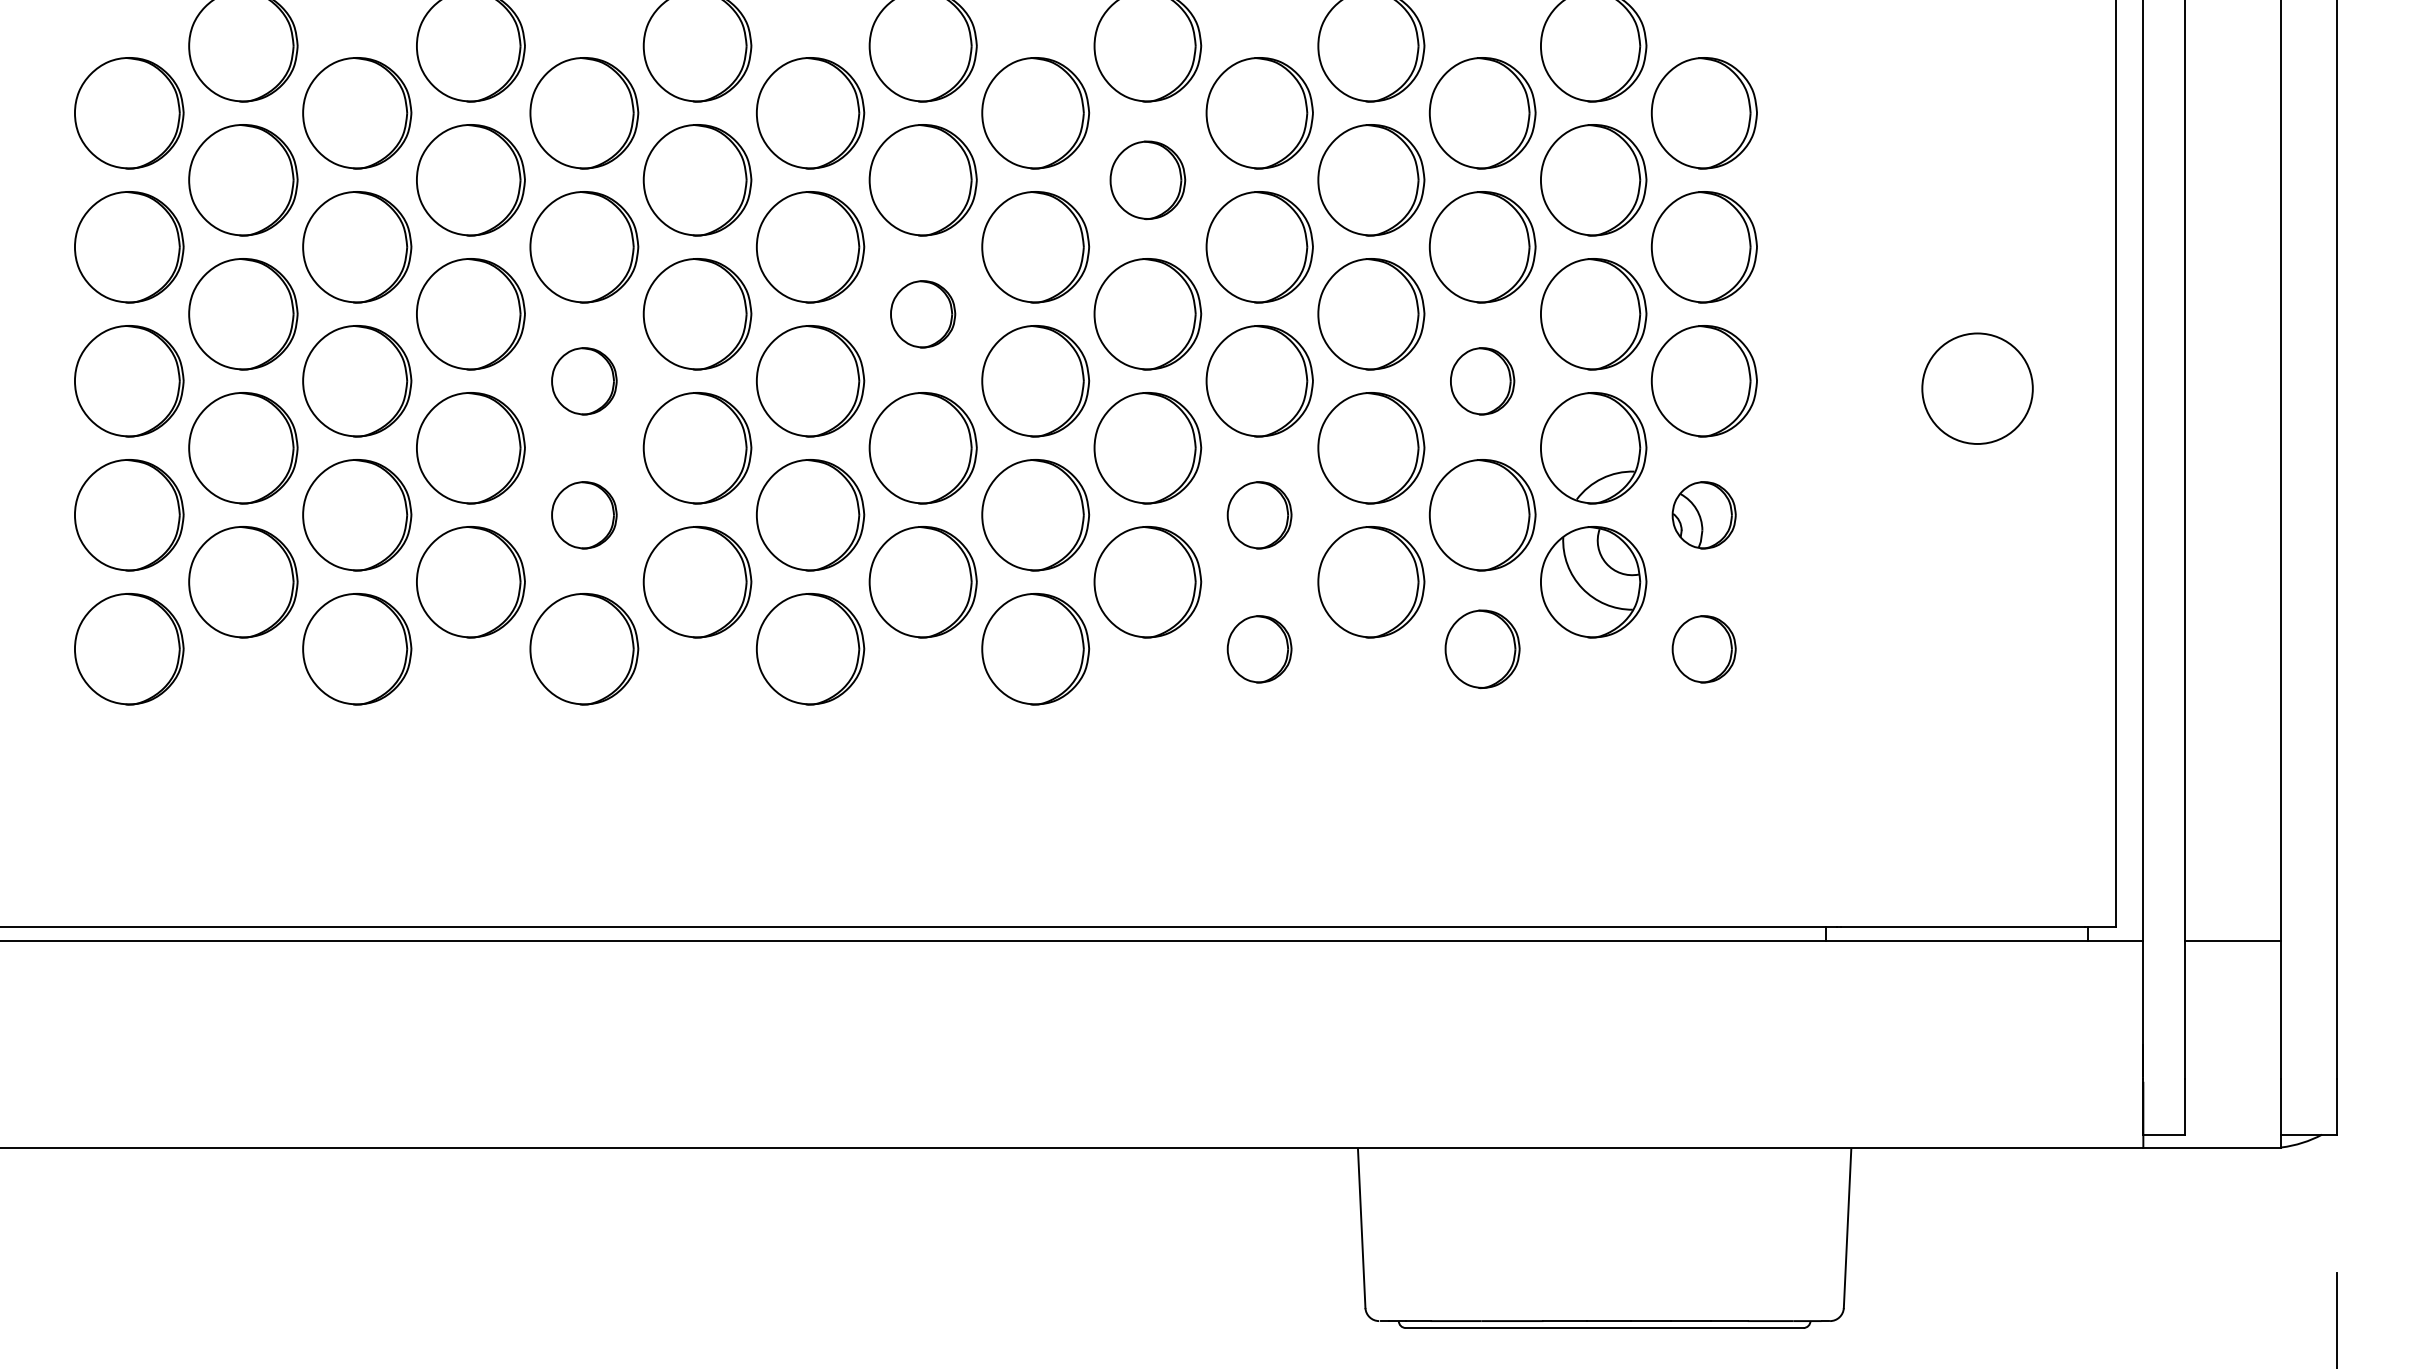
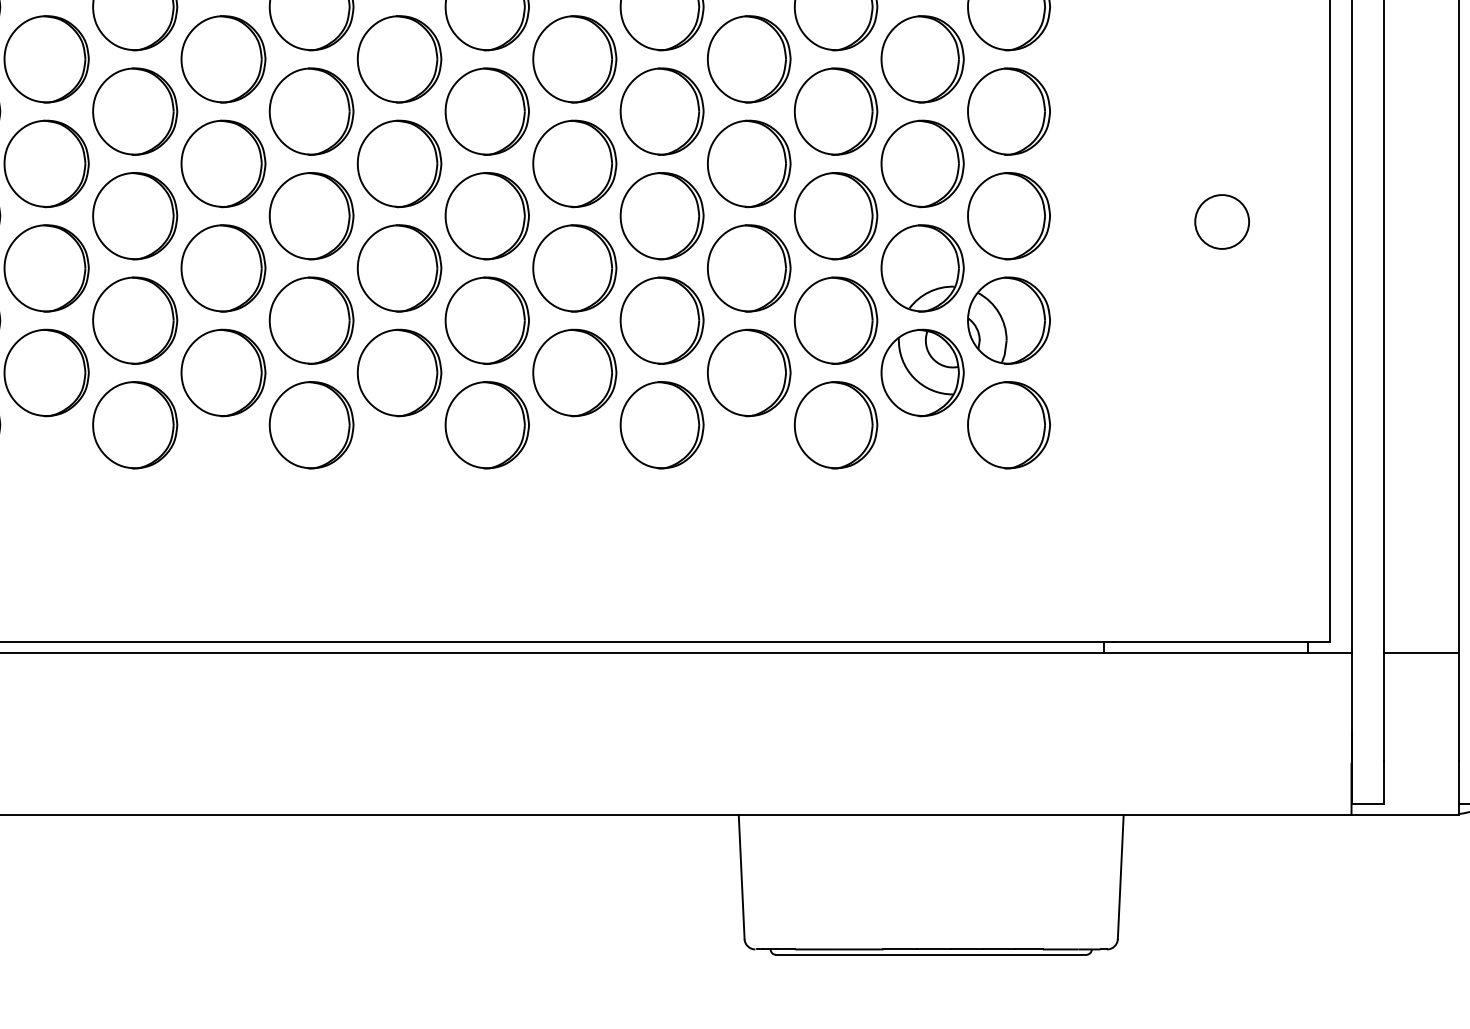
part: (1147, 180) -> (574, 59), size x1.43
part: (922, 314) -> (399, 164), size x1.67
part: (584, 381) -> (135, 216), size x1.67
part: (1482, 381) -> (835, 216), size x1.67
circle: (1977, 388) -> (1222, 221), size x0.62
part: (584, 515) -> (135, 320), size x1.67
part: (1259, 515) -> (661, 320), size x1.67
part: (1703, 515) -> (1008, 320), size x1.67
part: (1259, 649) -> (661, 425), size x1.67
part: (1482, 649) -> (835, 425), size x1.43
part: (1703, 649) -> (1008, 425), size x1.67

